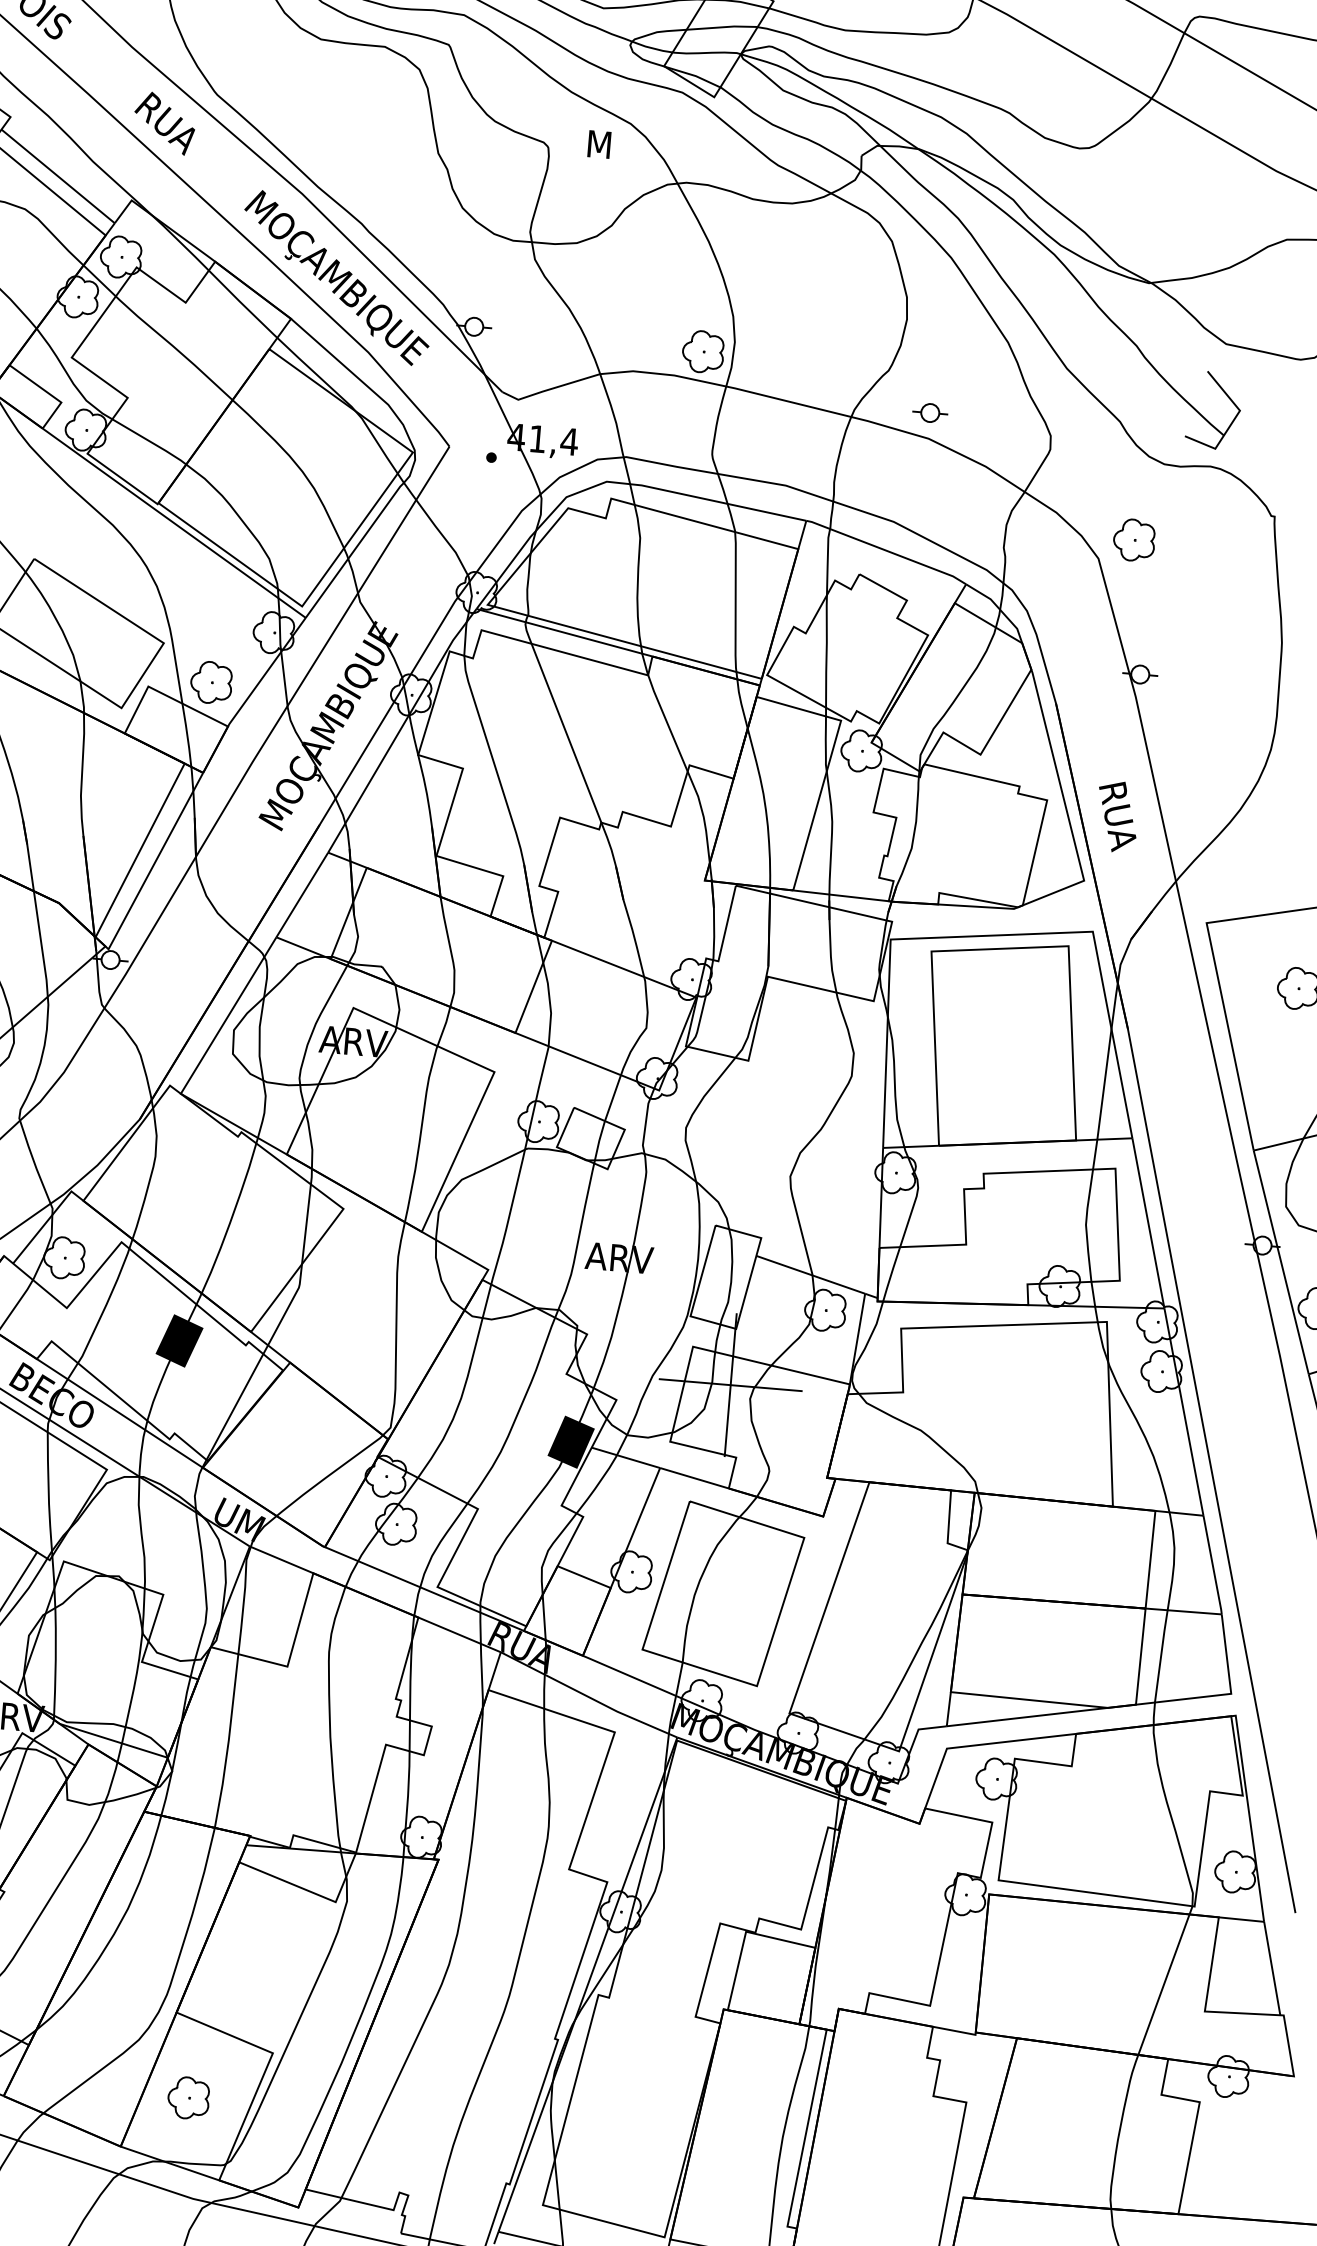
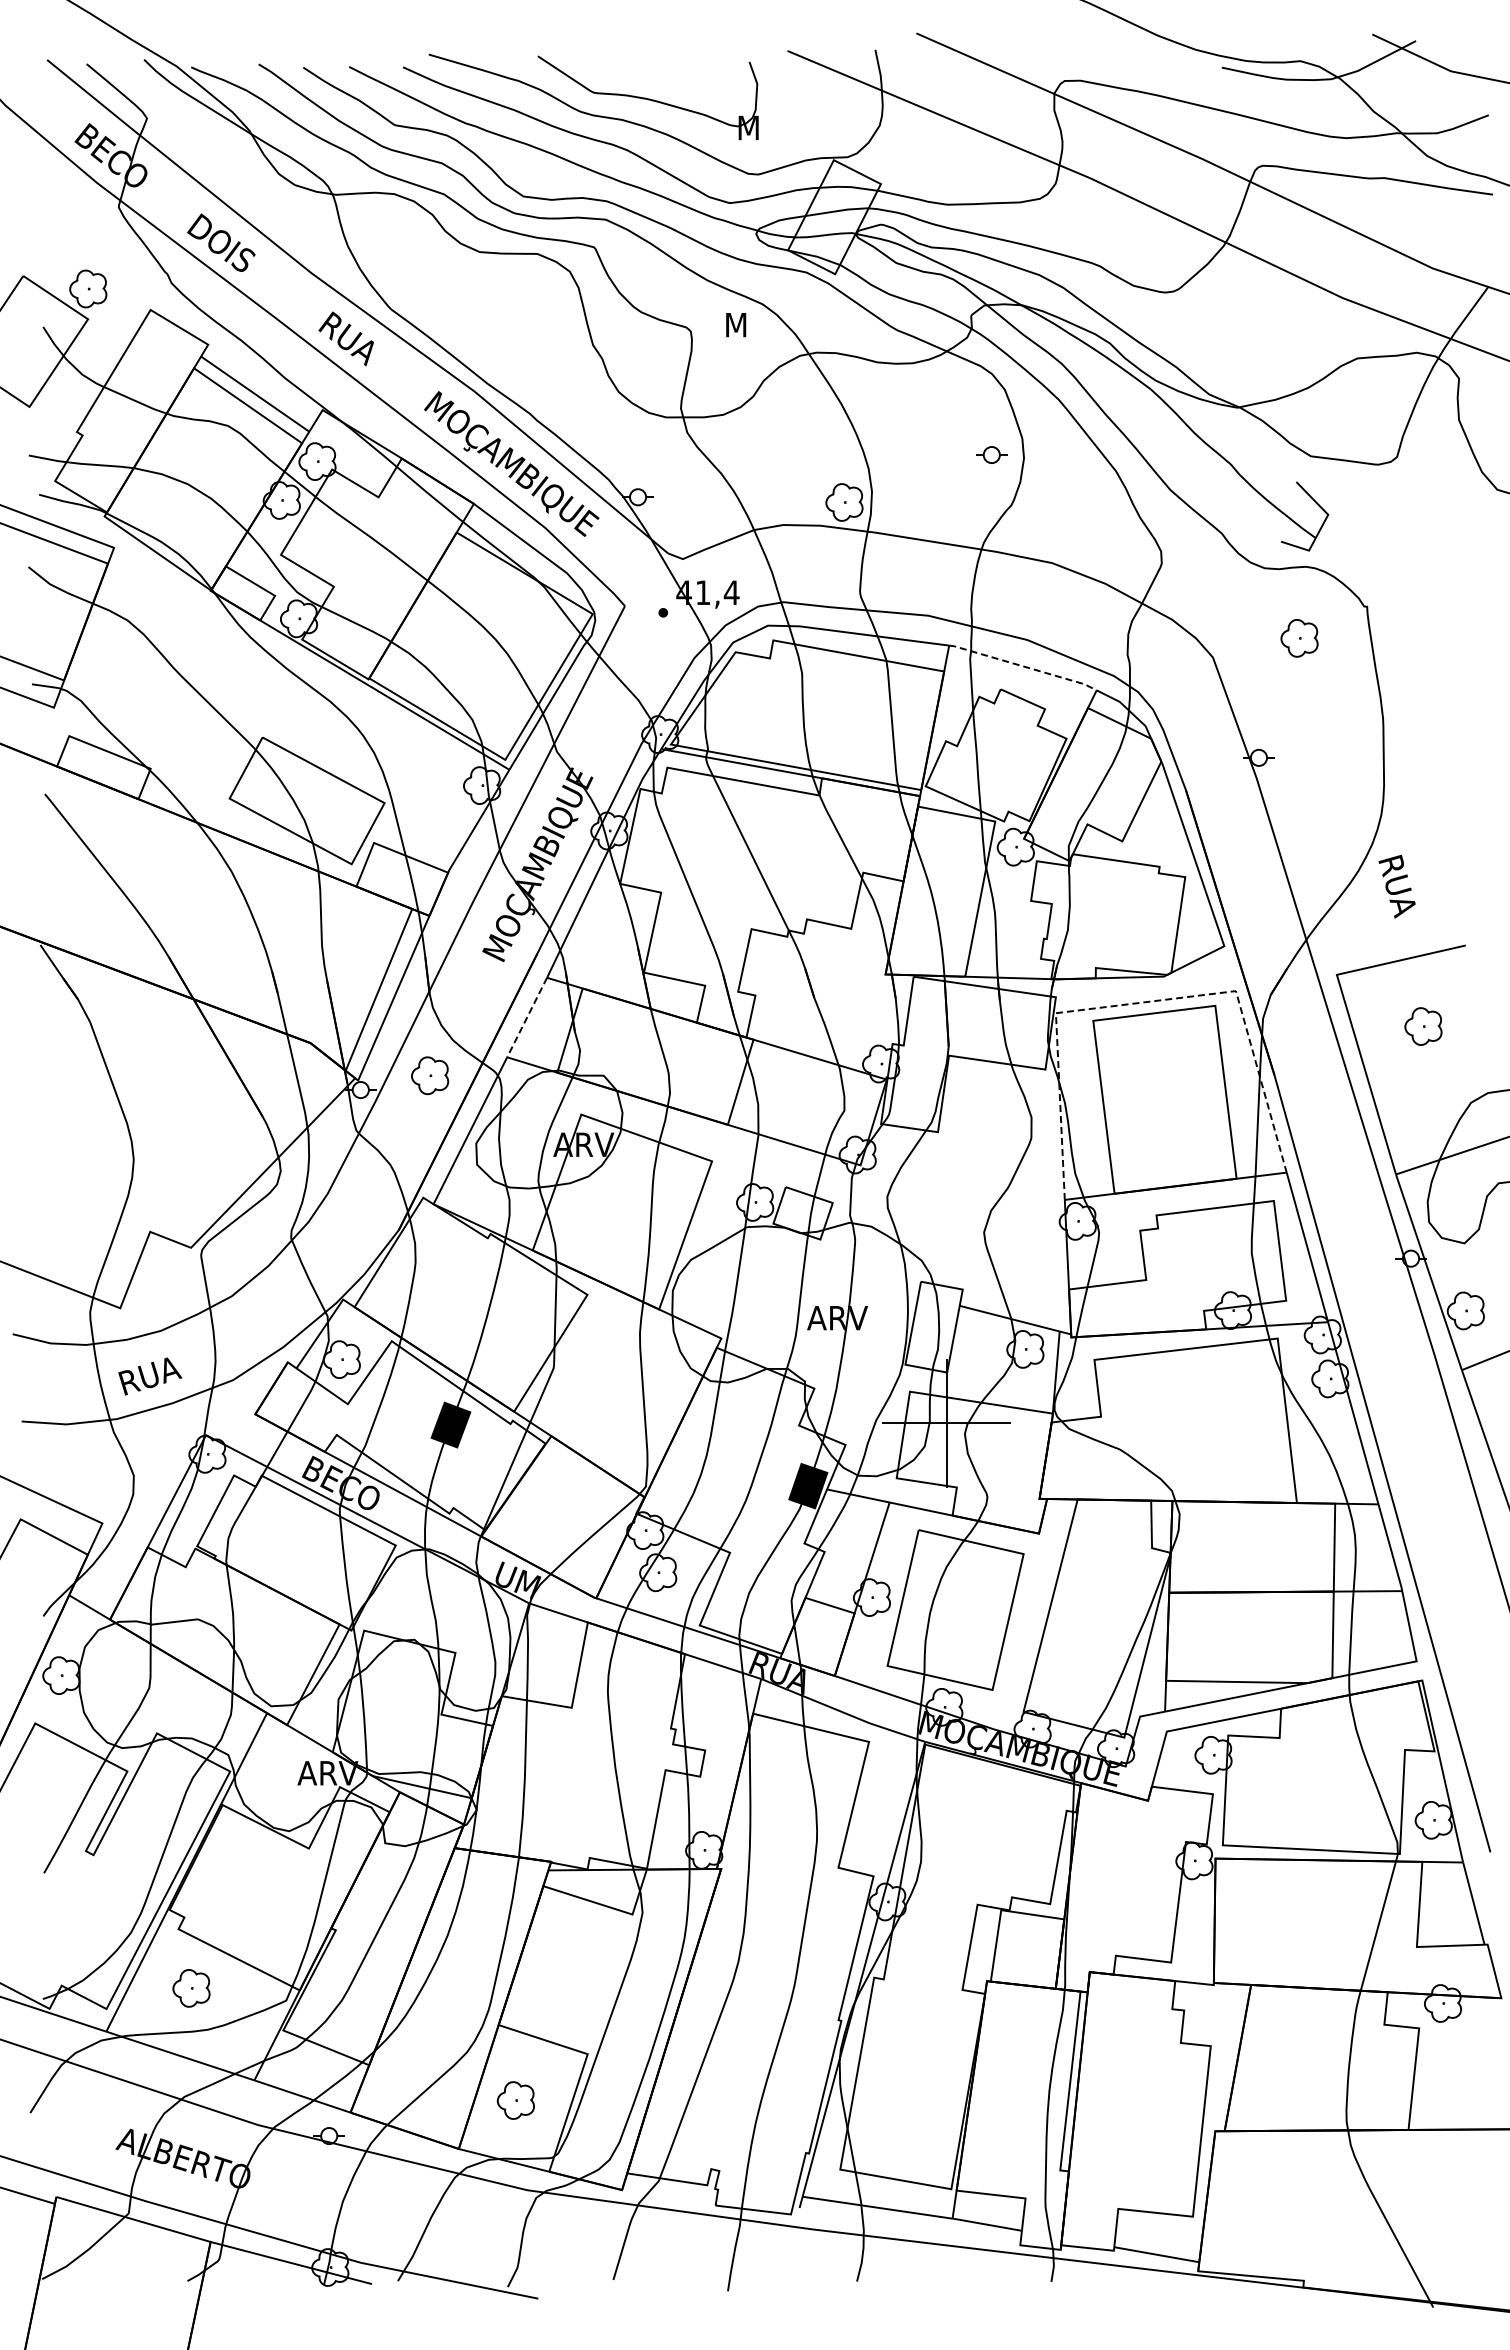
part: (929, 412) -> (991, 454), moved
part: (1134, 540) -> (1299, 638), moved
line: (886, 550) -> (1023, 666), solid -> dashed
part: (211, 682) -> (430, 1075), moved
text: (1116, 816) -> (1396, 886), moved
line: (301, 895) -> (526, 1018), solid -> dashed
line: (992, 936) -> (1146, 1002), solid -> dashed

